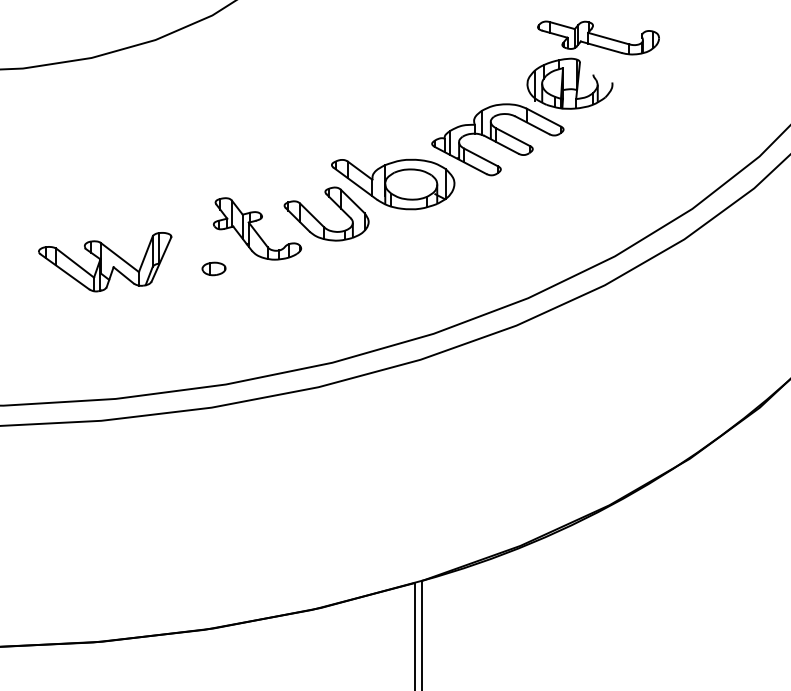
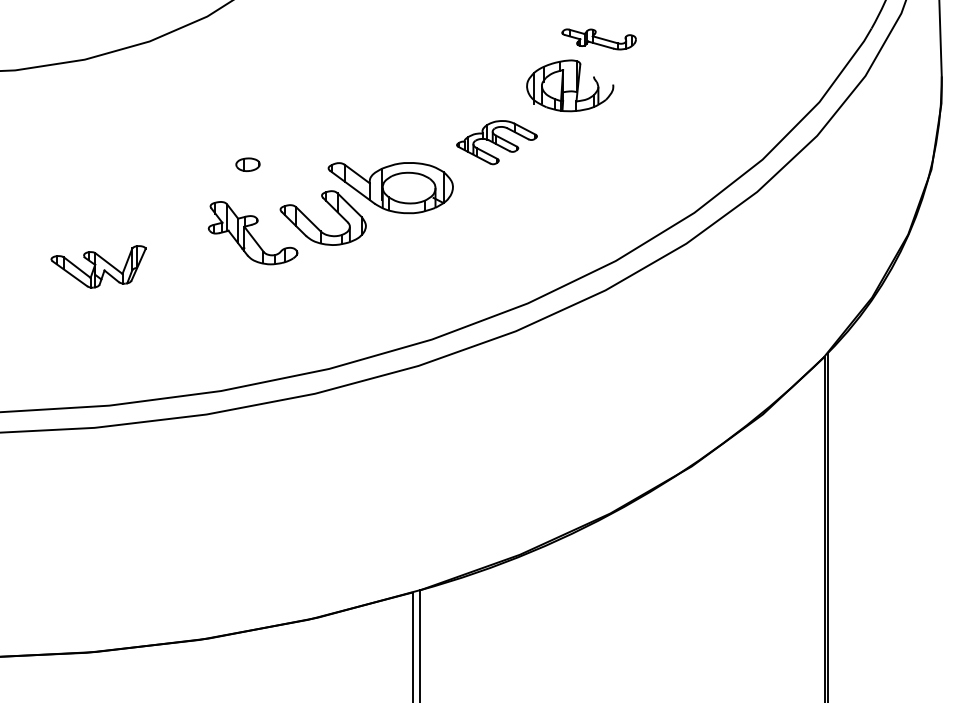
part: (597, 38) -> (598, 39), size x0.6
part: (497, 139) -> (496, 142), size x0.6
part: (105, 261) -> (98, 266), size x0.7
part: (213, 268) -> (247, 164), moved

